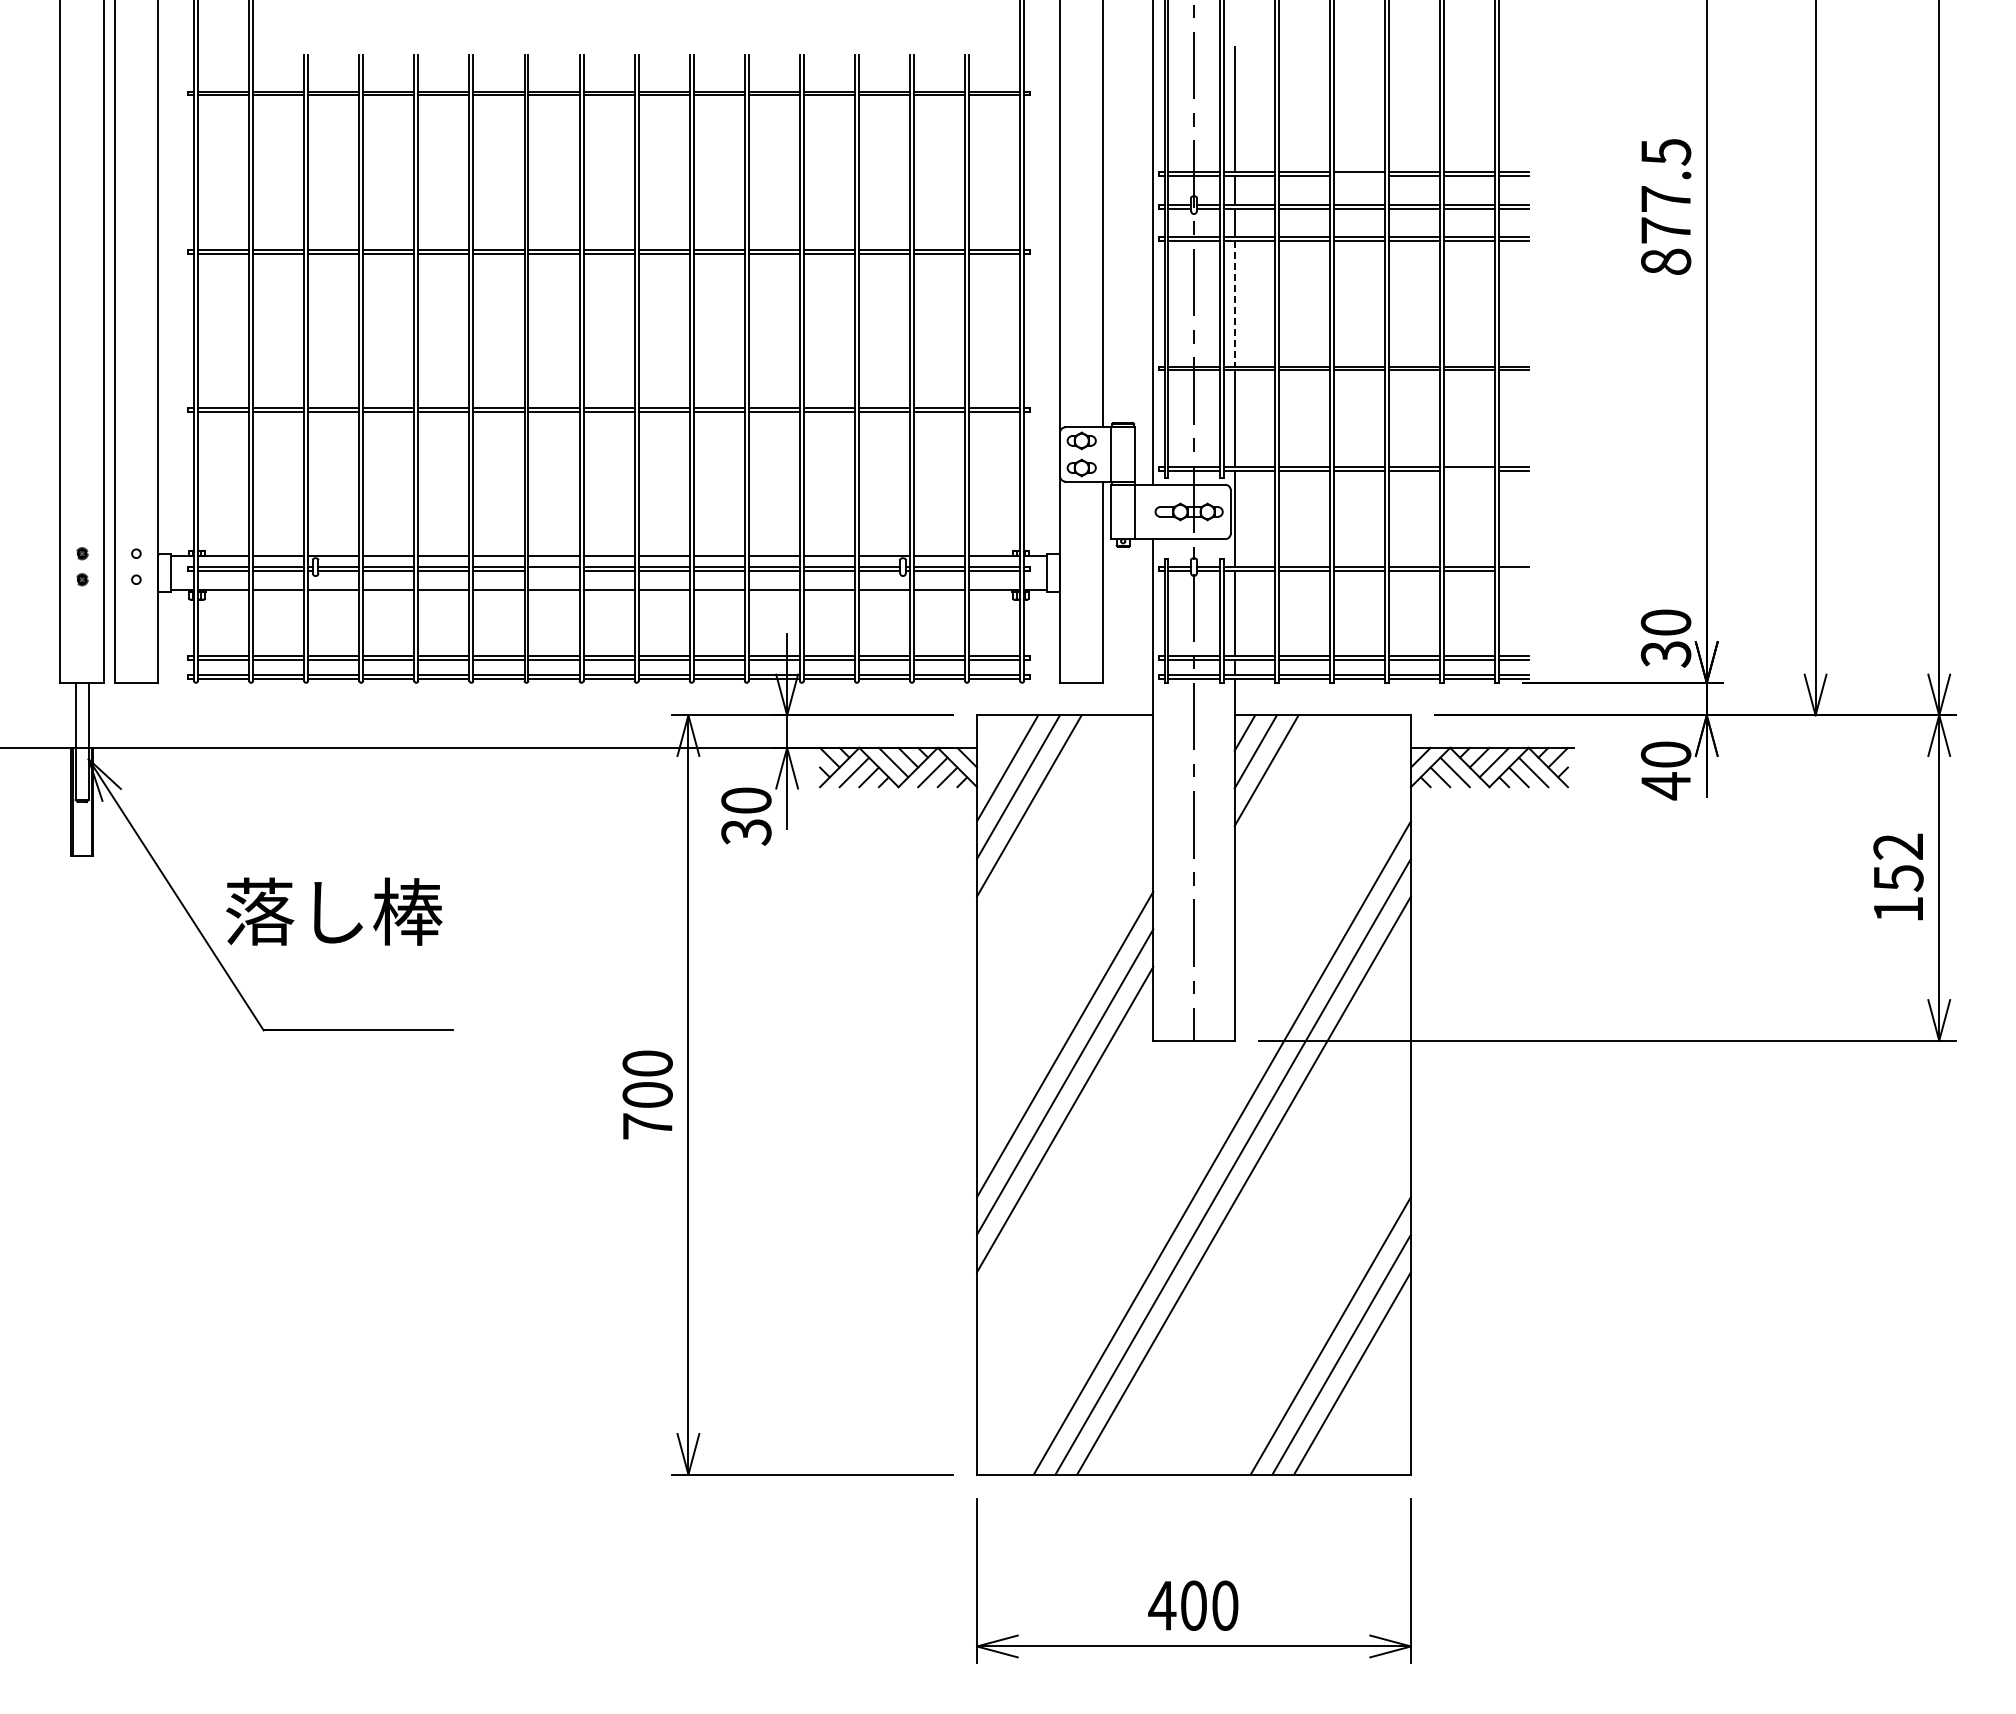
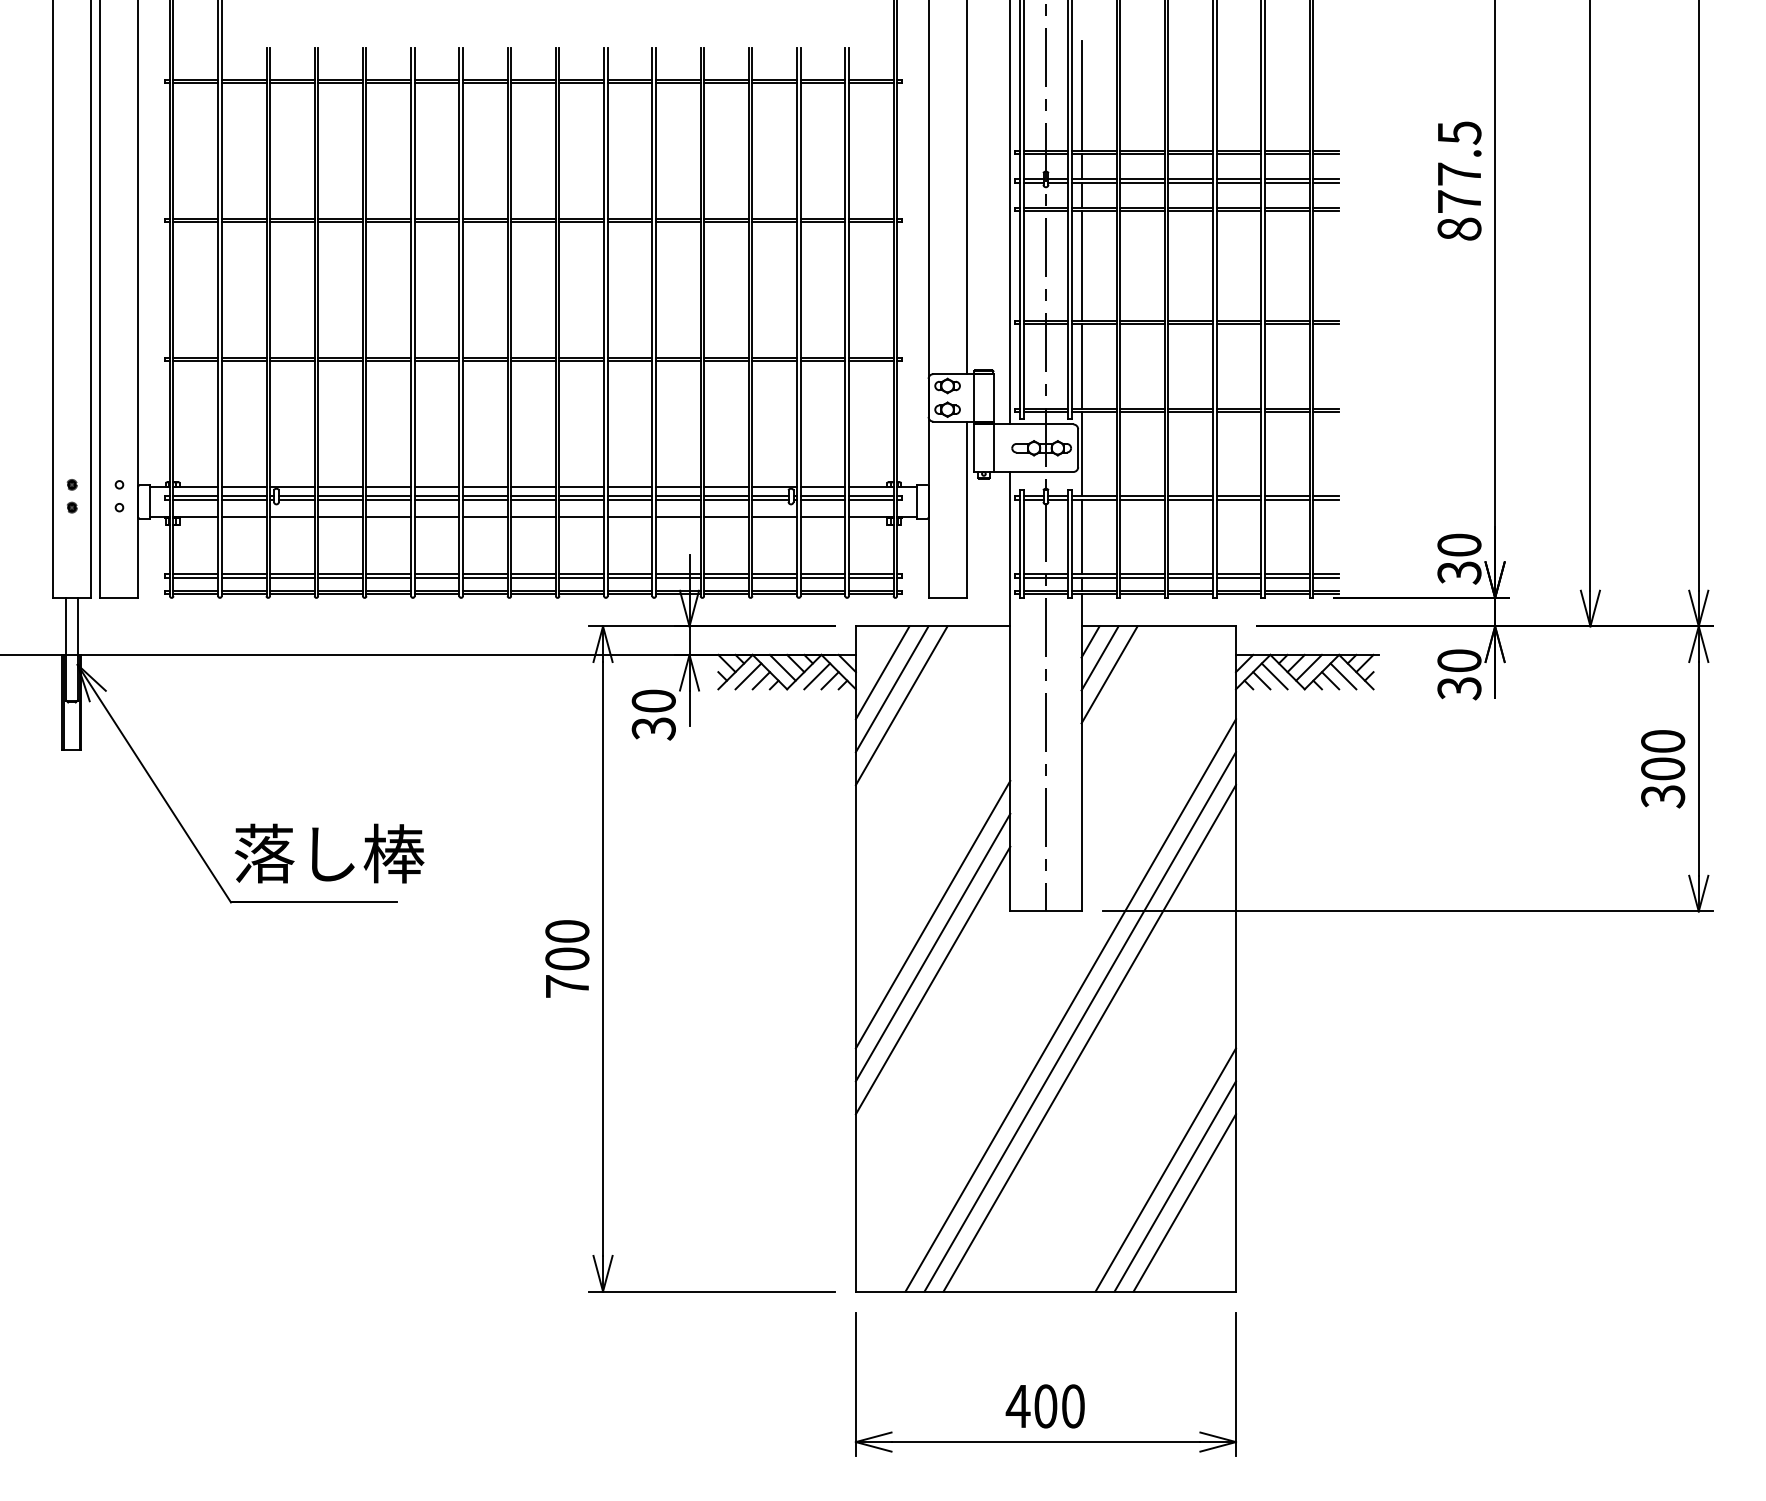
line: (1358, 176) -> (1190, 154), added
line: (1234, 303) -> (1081, 265), dashed -> solid
line: (1468, 470) -> (1286, 411), added
line: (553, 570) -> (484, 499), added
line: (1513, 570) -> (1325, 499), added
text: (1665, 786) -> (1458, 688), 40 -> 30
text: (1898, 878) -> (1663, 769), 152 -> 300
text: (334, 911) -> (329, 853), moved

